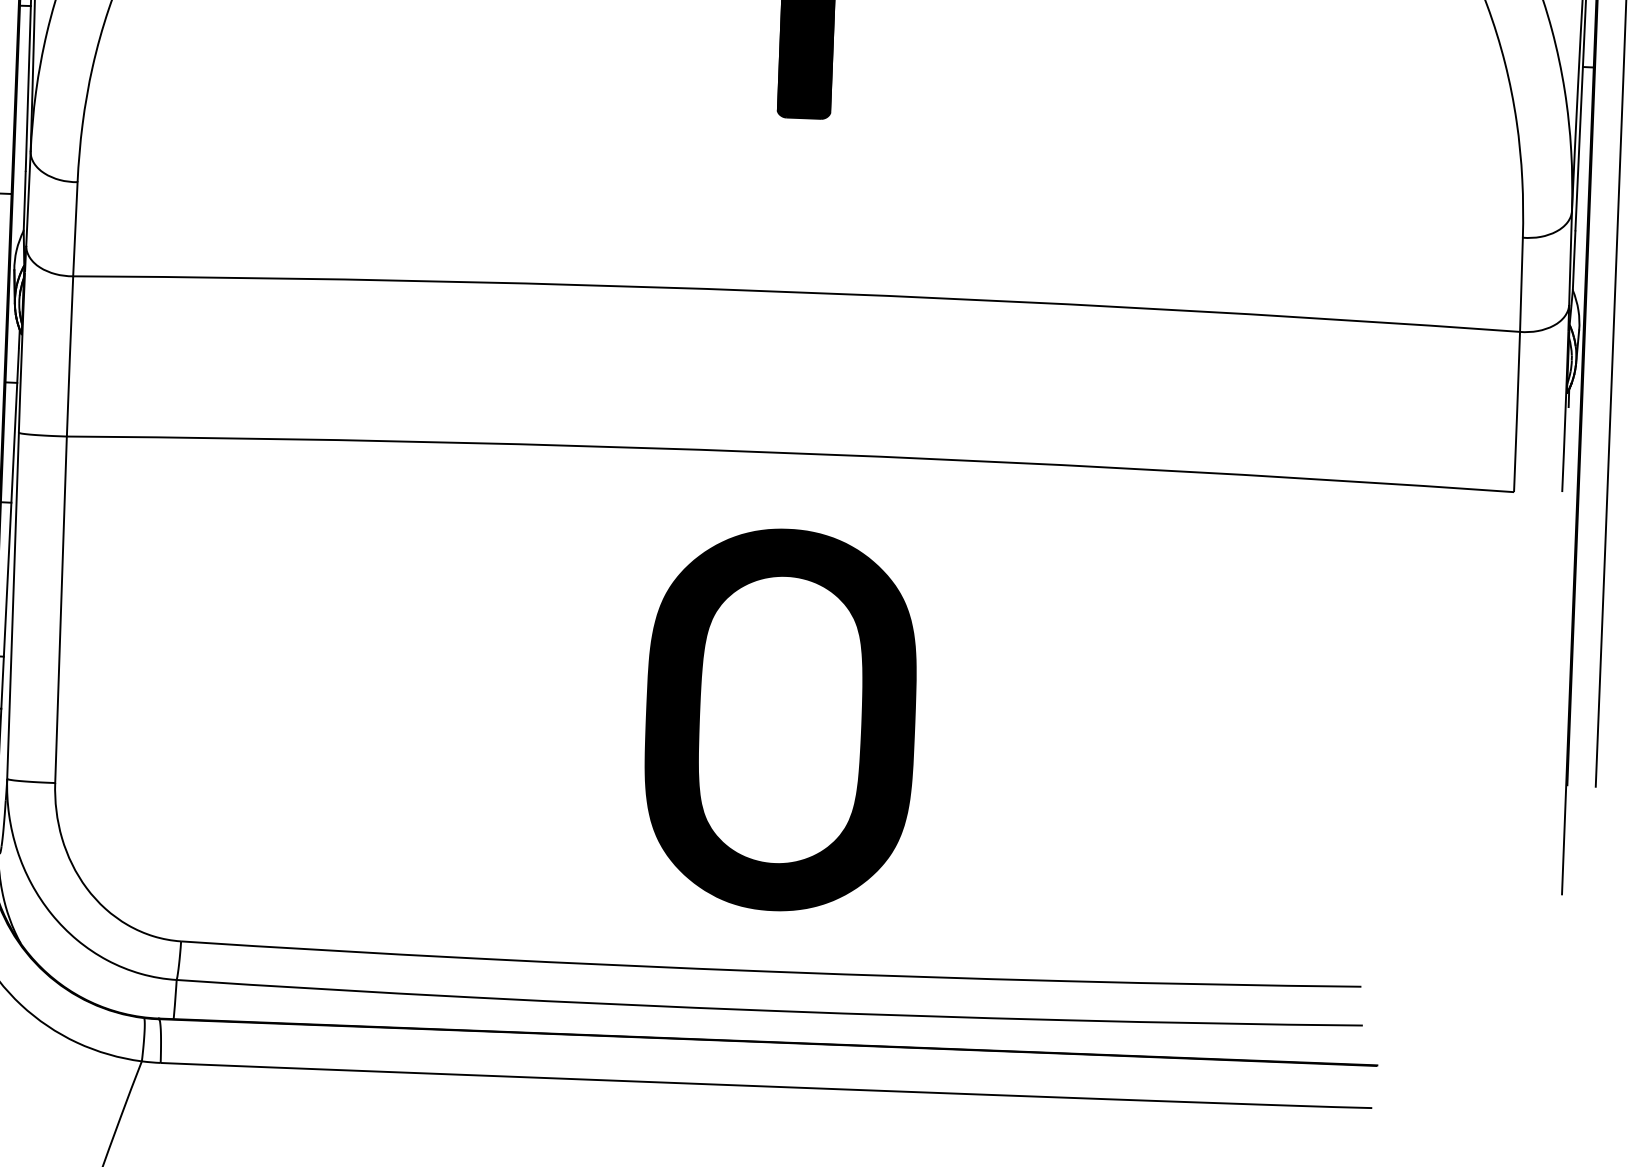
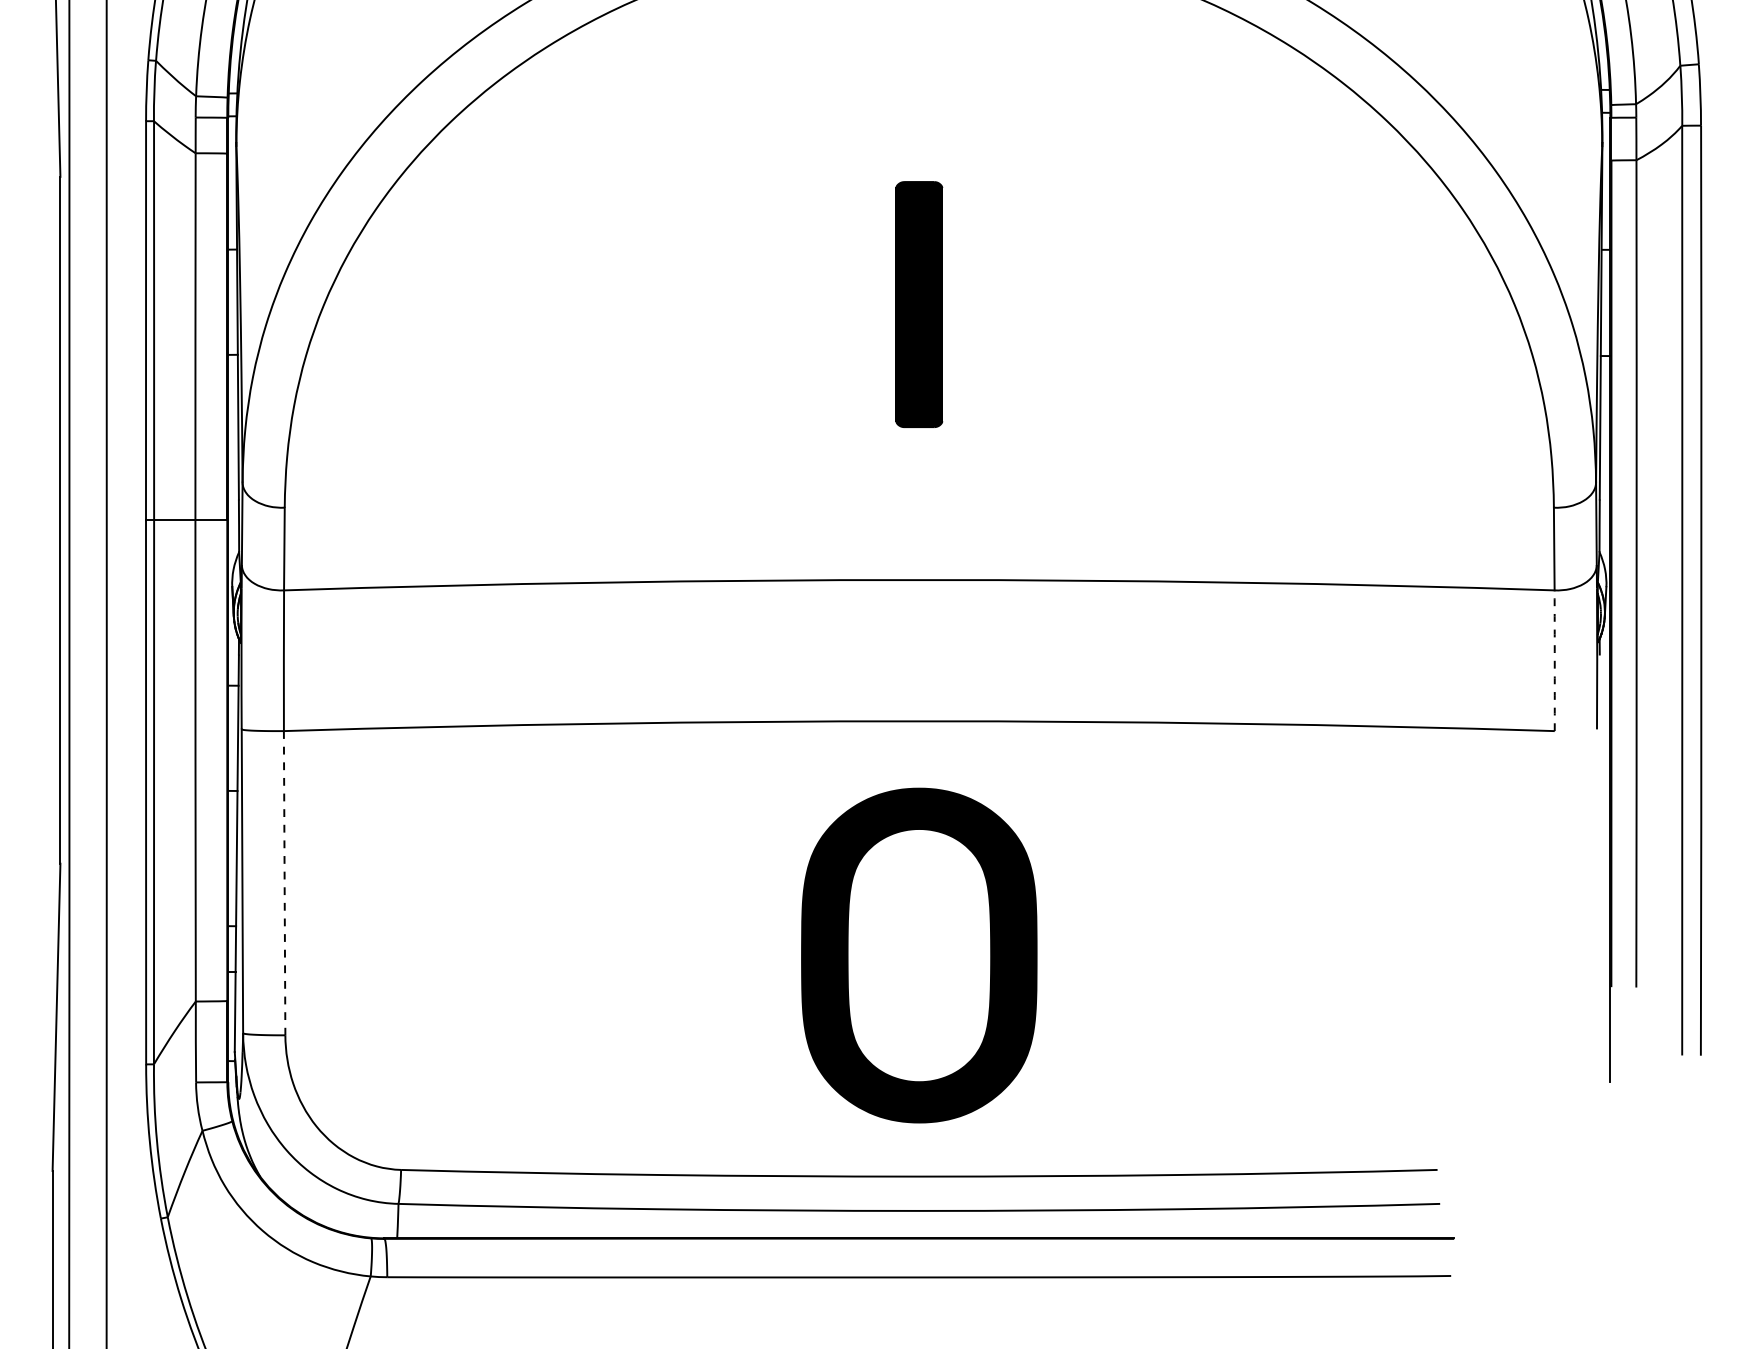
arc: (1516, 411) -> (1554, 660), solid -> dashed
line: (60, 610) -> (284, 883), solid -> dashed

